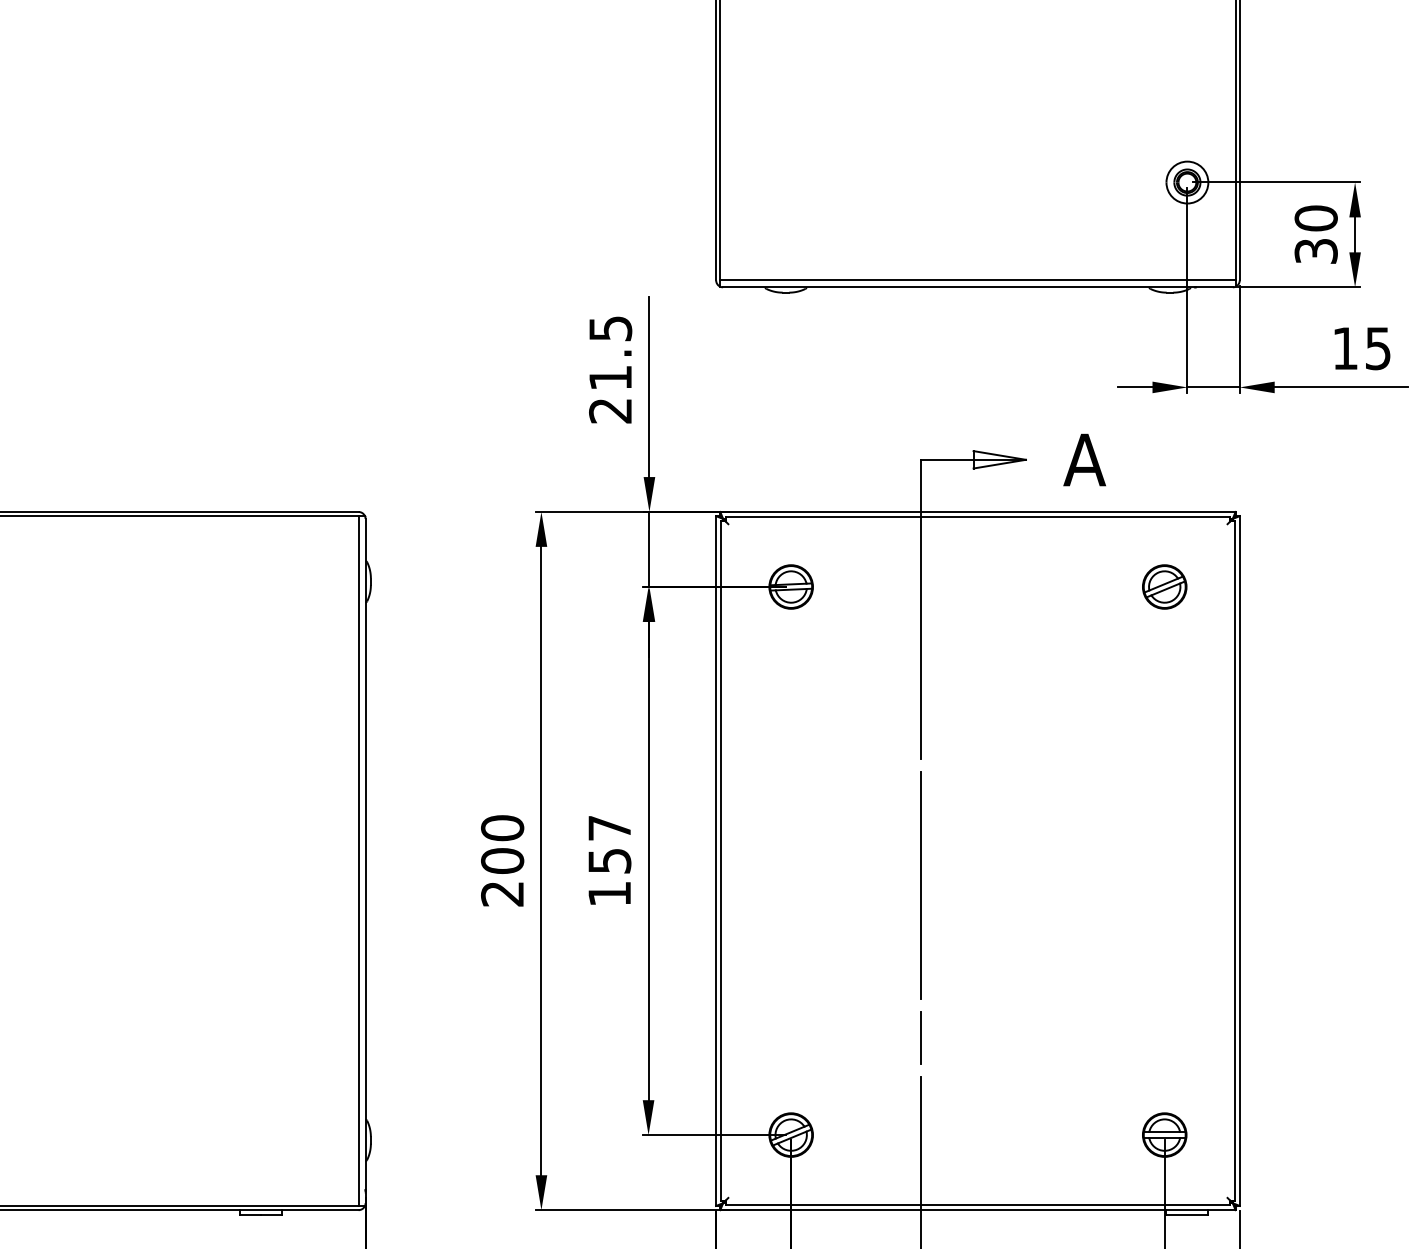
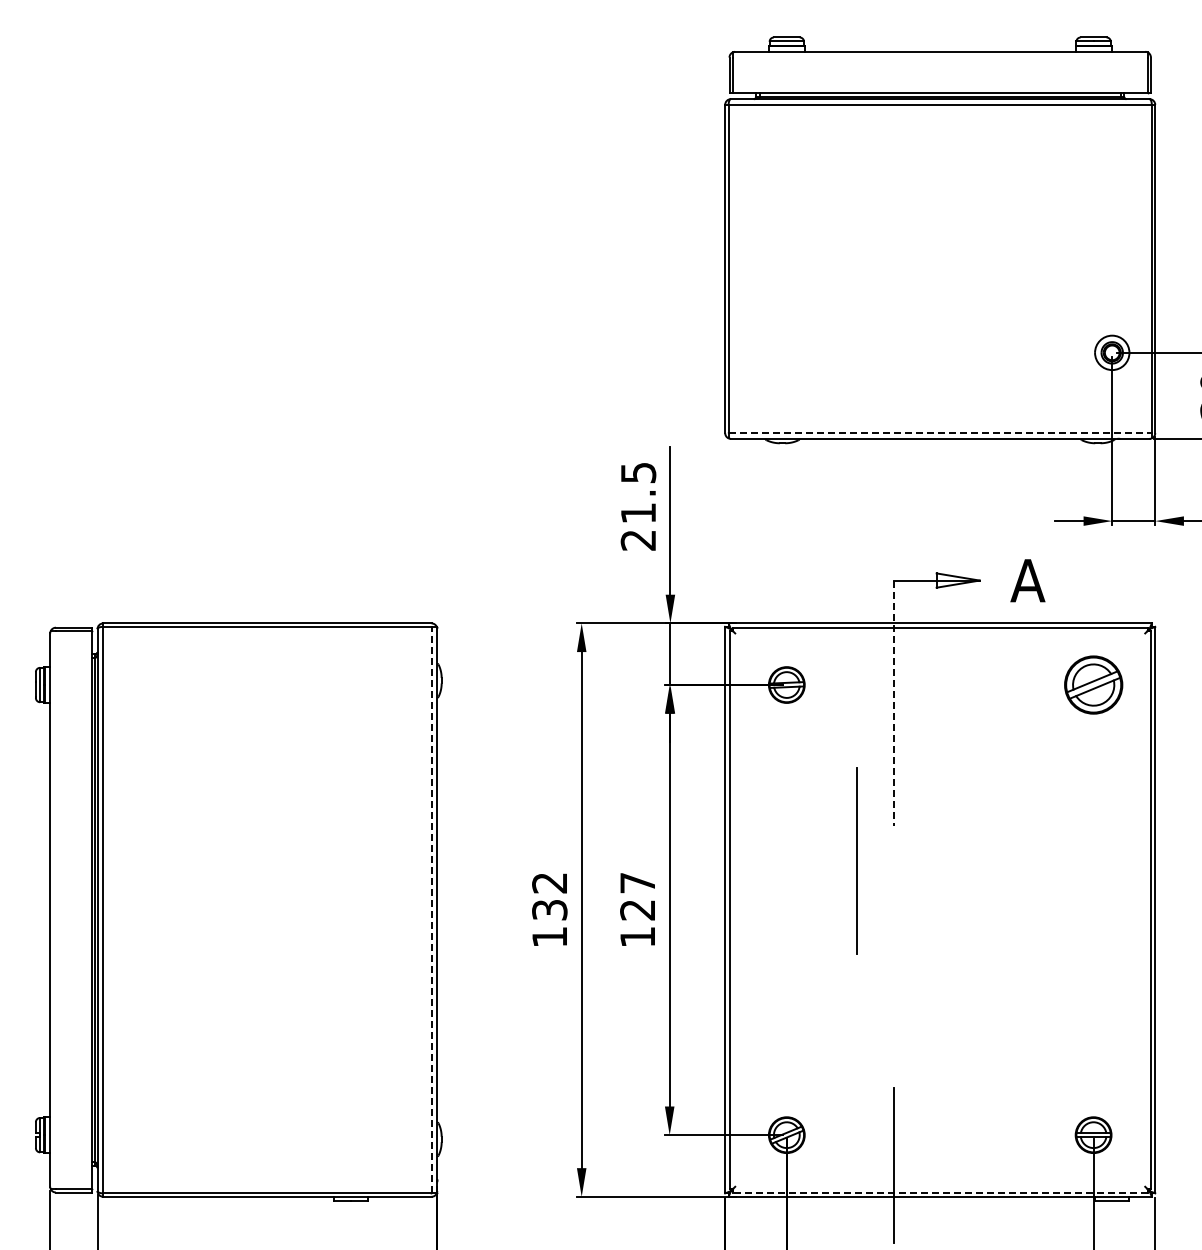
line: (978, 280) -> (940, 433), solid -> dashed
part: (1164, 586) -> (1093, 684), size x1.6
line: (921, 609) -> (893, 703), solid -> dashed
line: (358, 860) -> (431, 909), solid -> dashed
text: (502, 860) -> (549, 909), 200 -> 132
text: (609, 861) -> (637, 910), 157 -> 127
line: (921, 884) -> (856, 860), moved
line: (921, 1036) -> (893, 1054), removed
line: (977, 1204) -> (939, 1192), solid -> dashed

